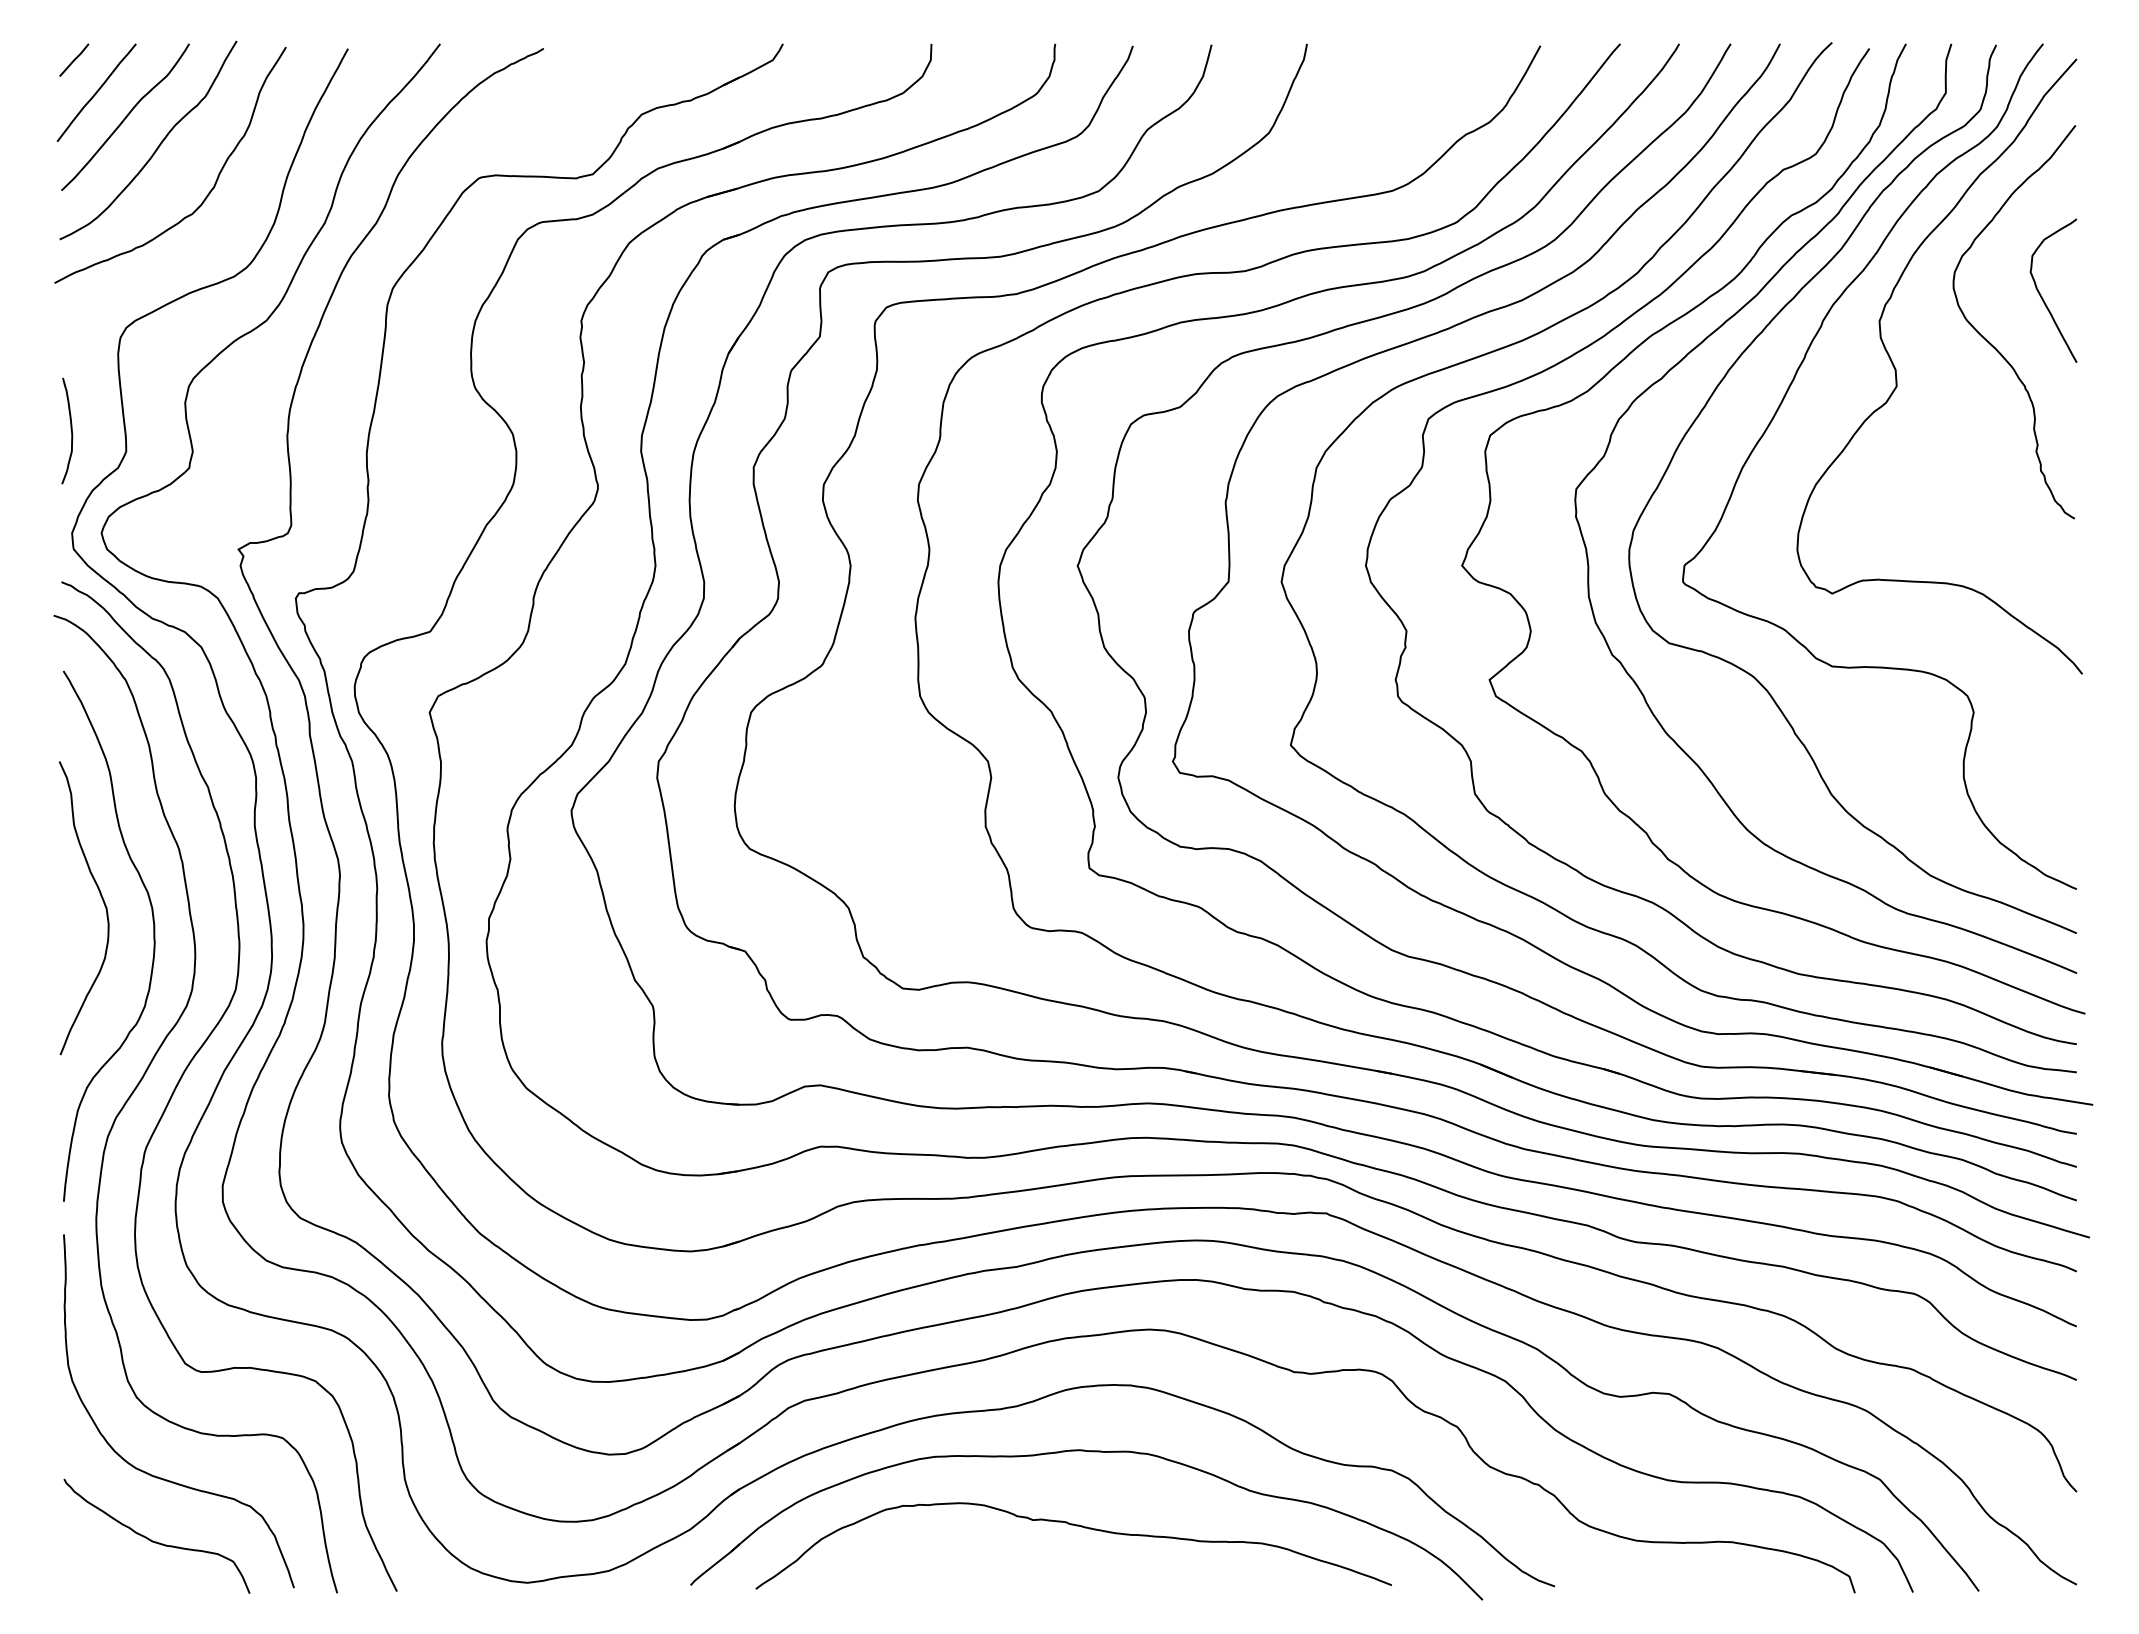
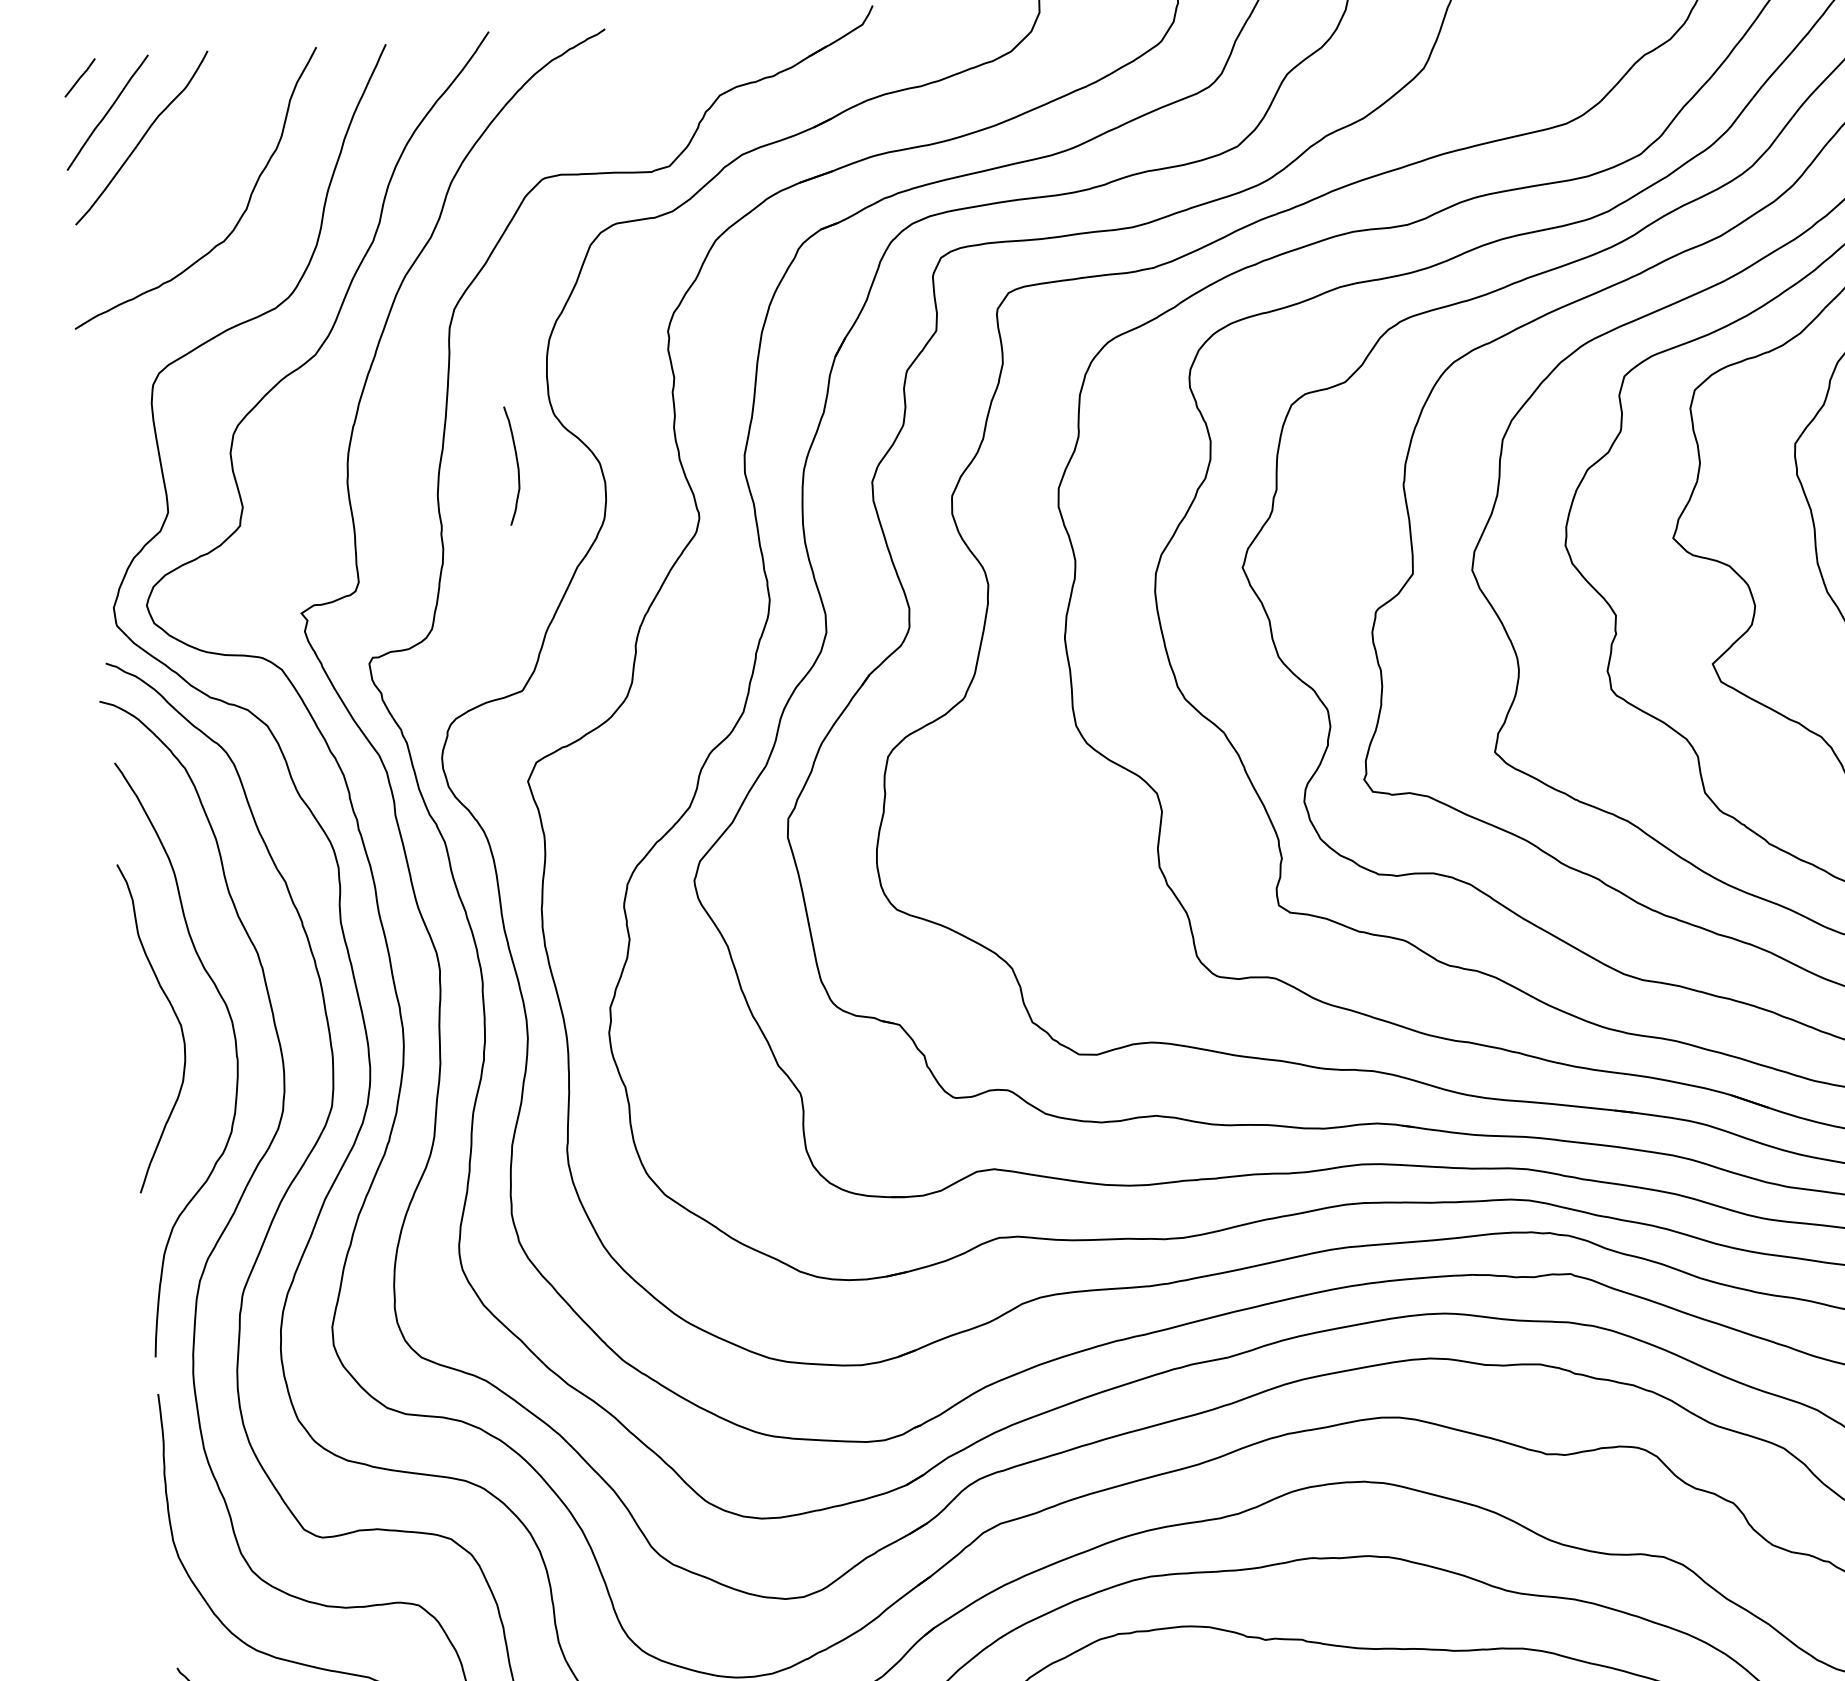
curve: (157, 146) -> (179, 168), removed
curve: (70, 429) -> (516, 463), moved

